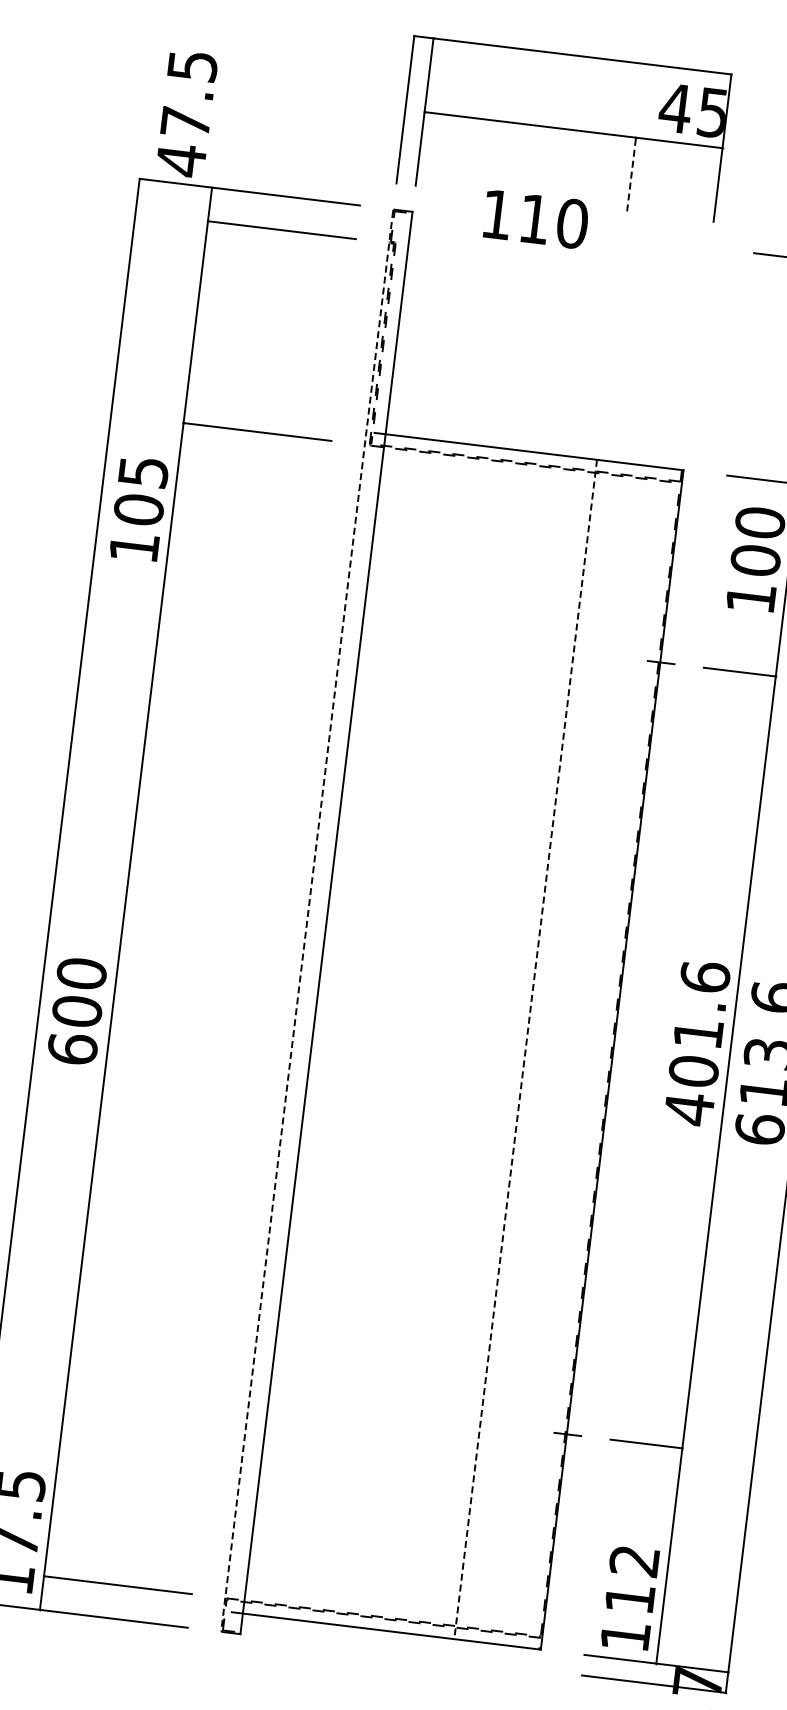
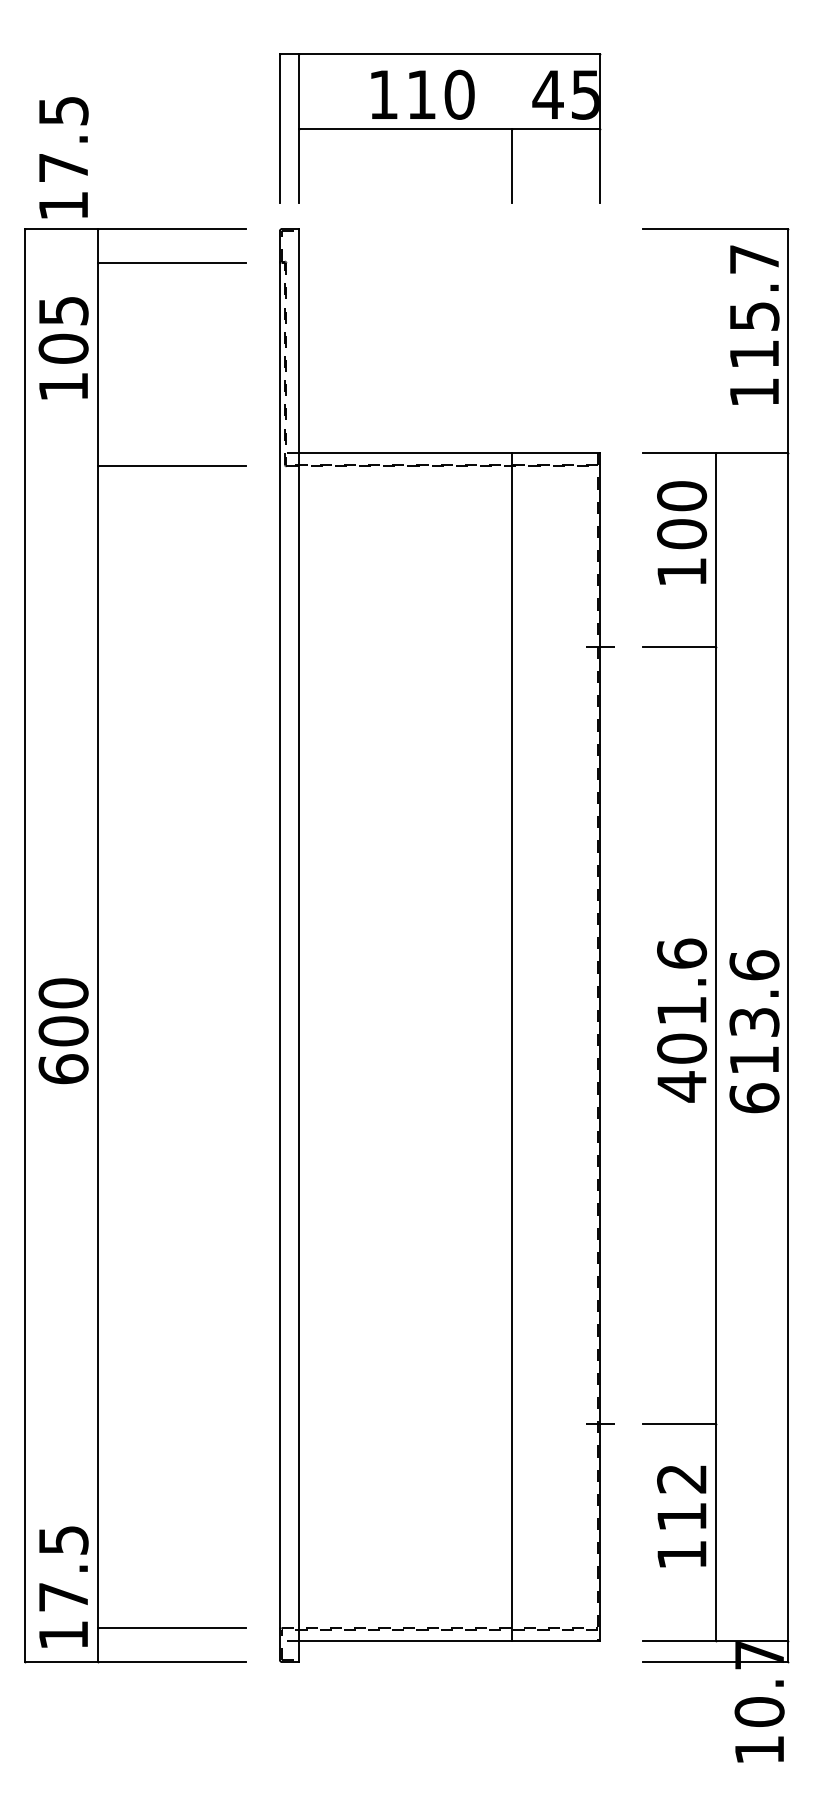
text: (181, 159) -> (63, 205), 47.5 -> 17.5
line: (631, 174) -> (512, 165), dashed -> solid
text: (535, 218) -> (422, 94), moved
text: (138, 509) -> (63, 348), moved
line: (307, 920) -> (280, 945), dashed -> solid
text: (77, 1011) -> (63, 1031), moved
line: (525, 1049) -> (512, 1047), dashed -> solid
text: (629, 1598) -> (681, 1516), moved

